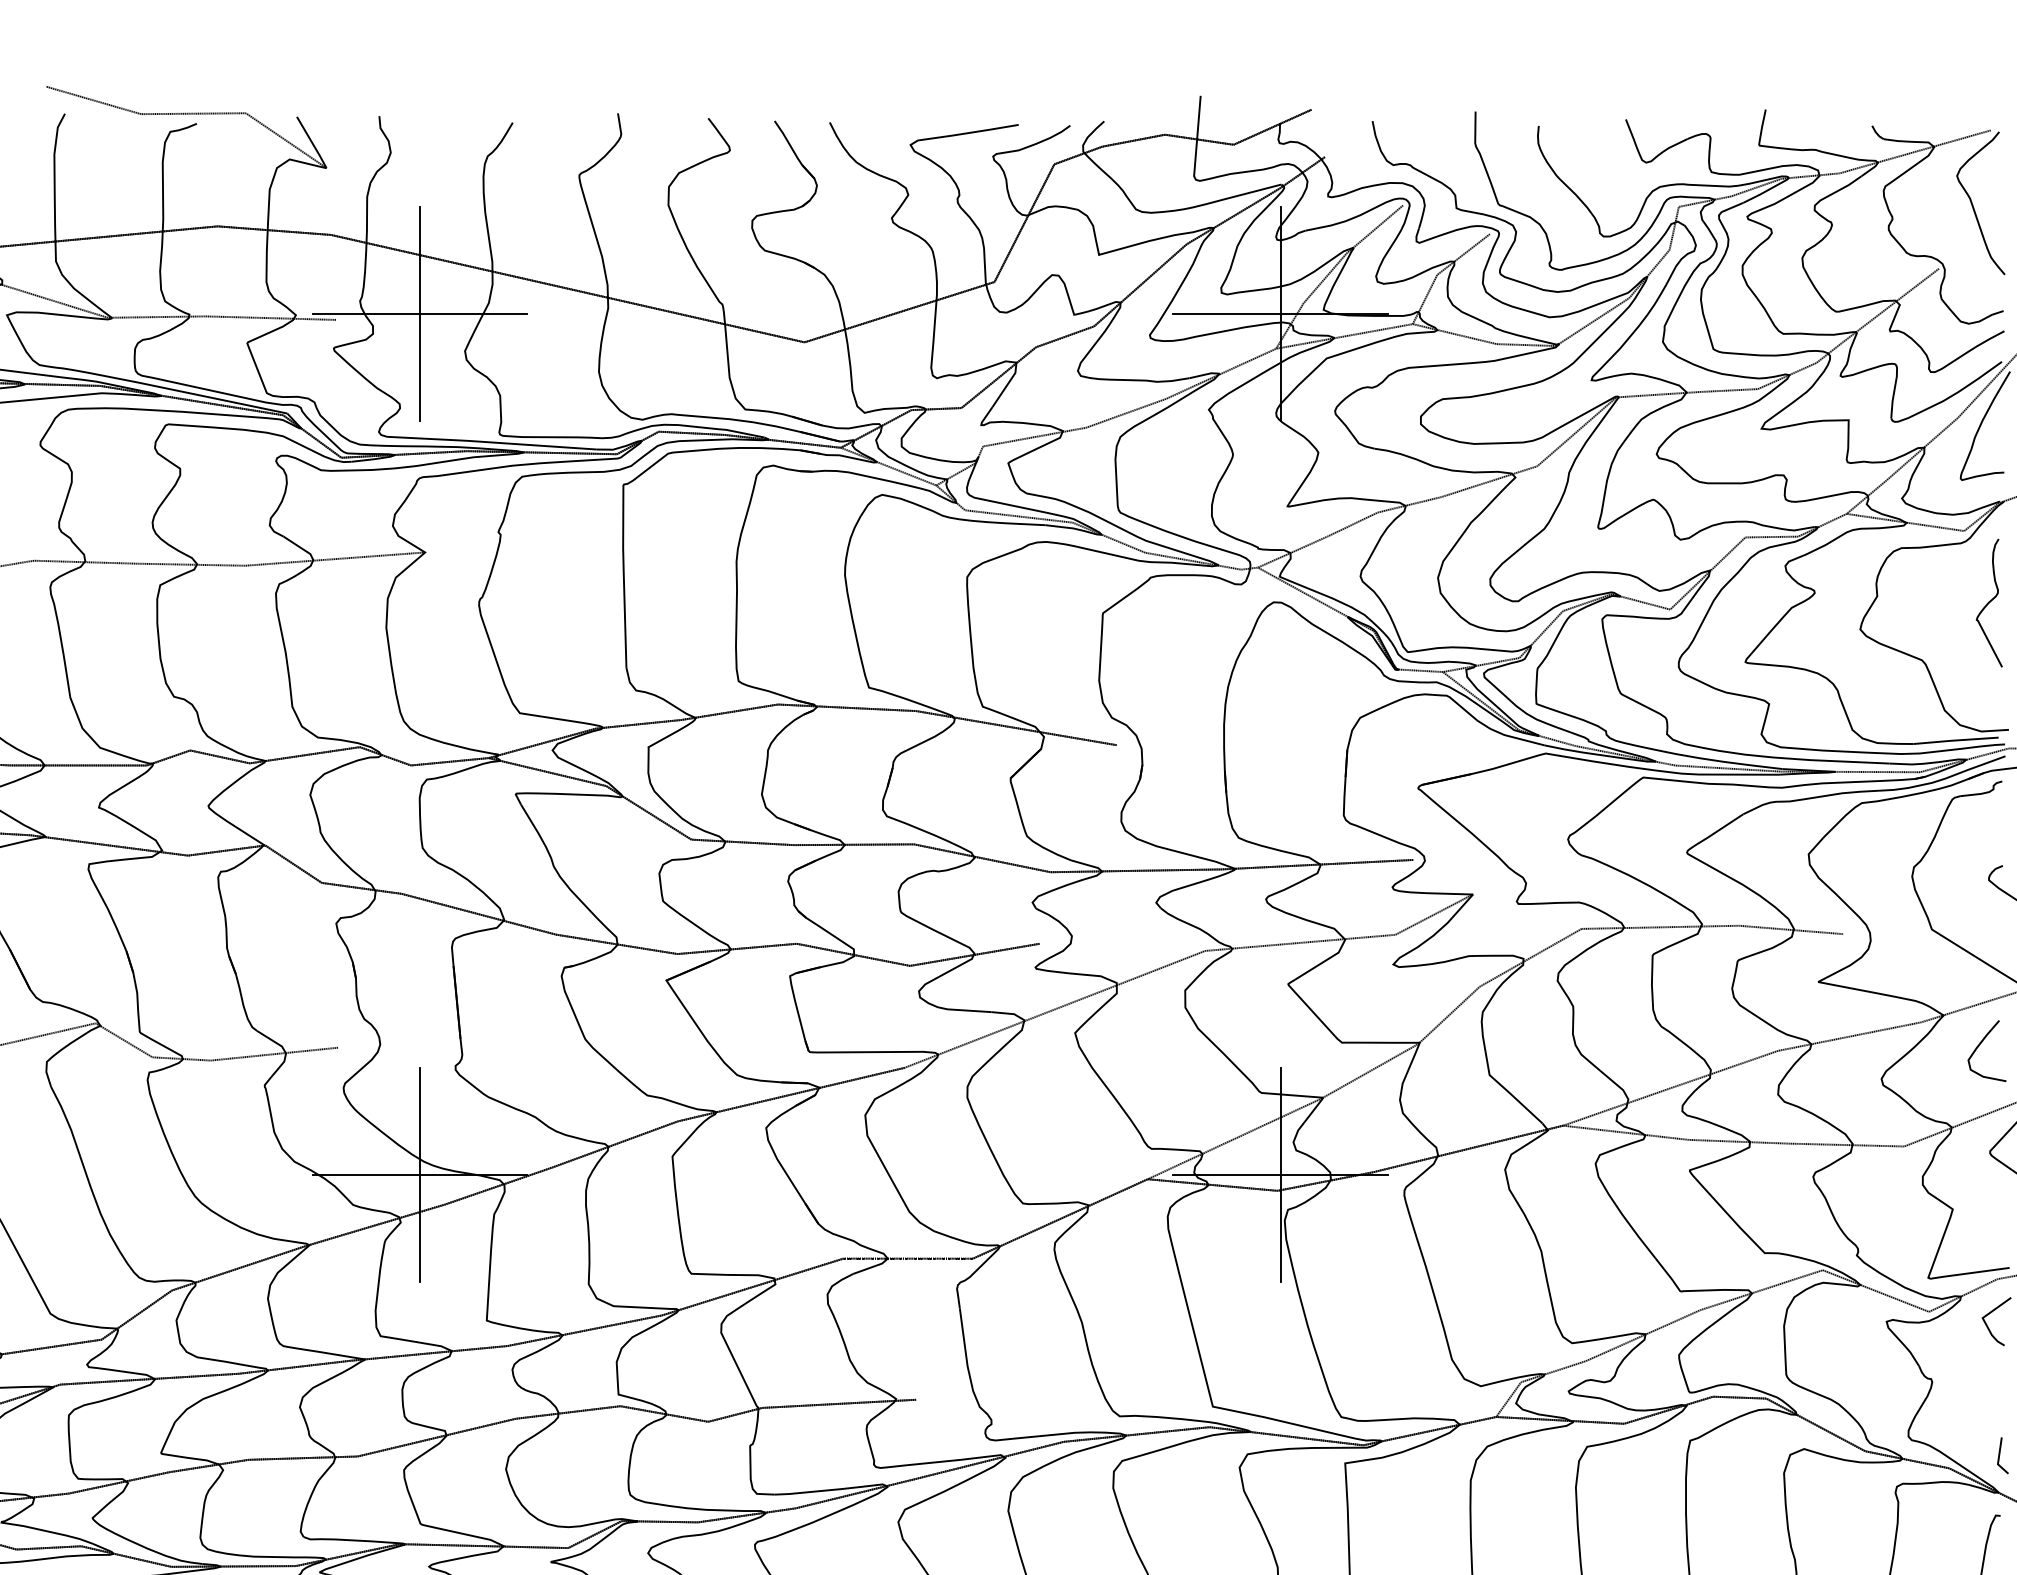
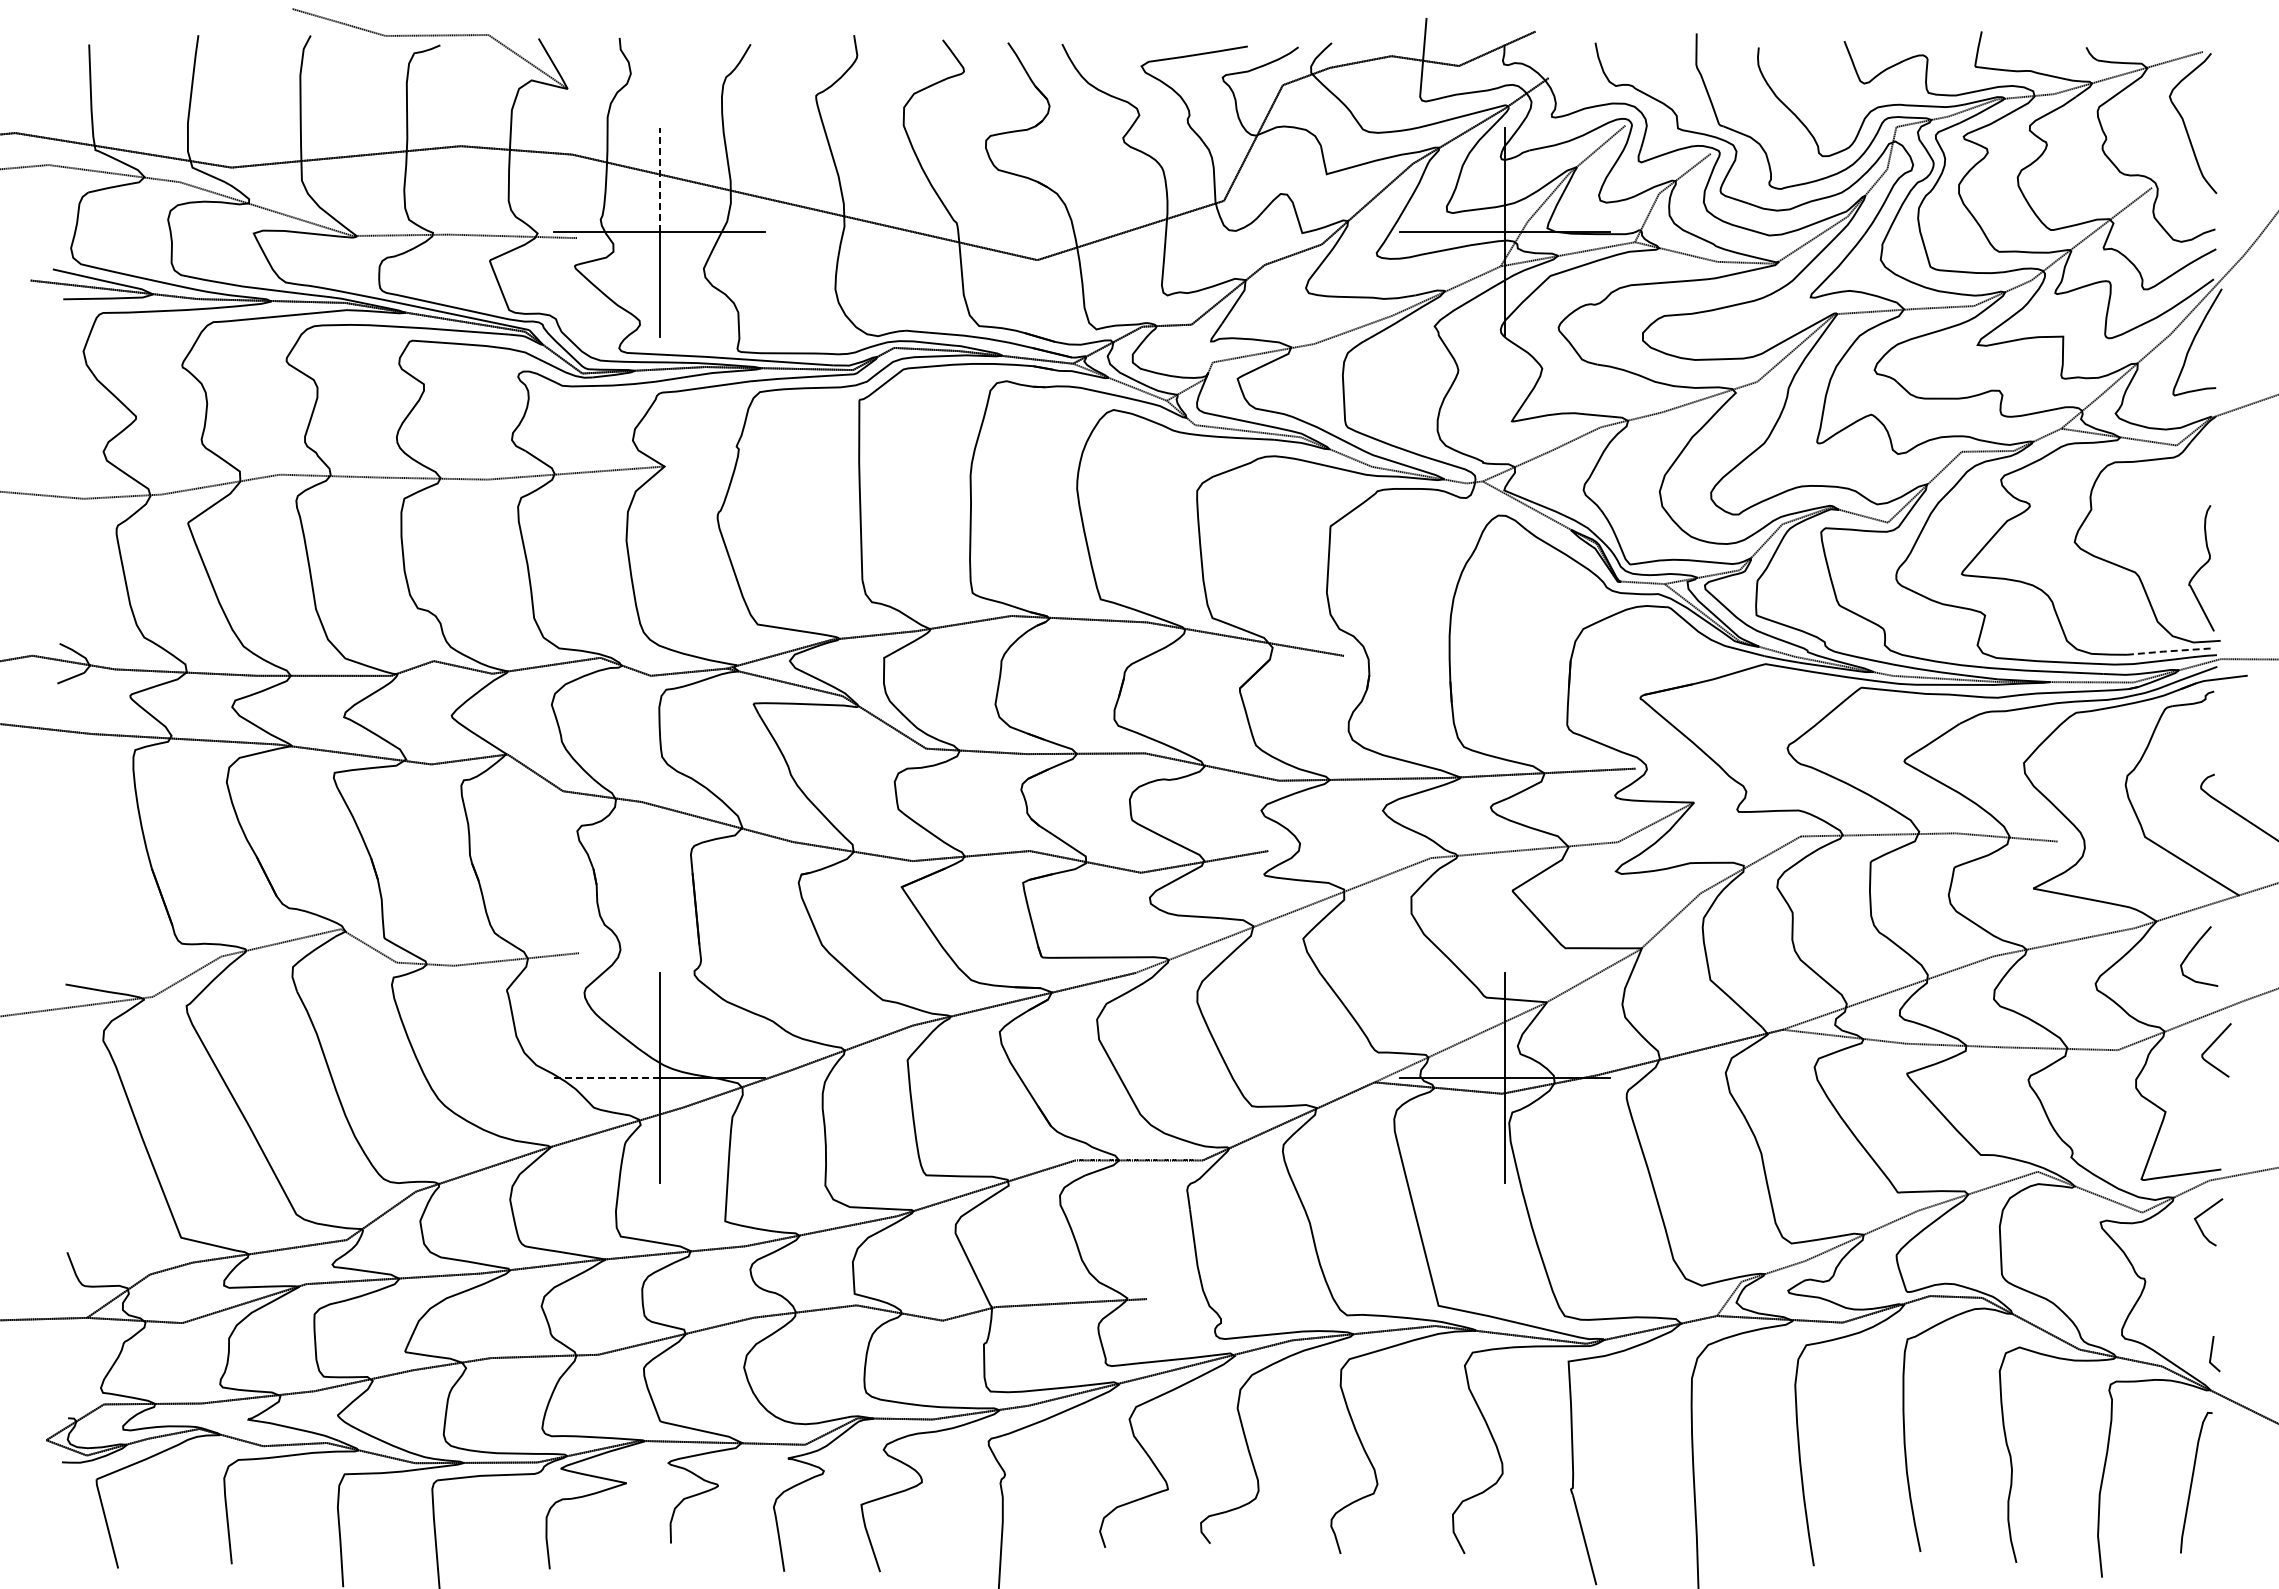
line: (419, 260) -> (659, 179), solid -> dashed
curve: (1989, 603) -> (2201, 568), moved
line: (1955, 740) -> (2168, 651), solid -> dashed
line: (365, 1175) -> (606, 1078), solid -> dashed

